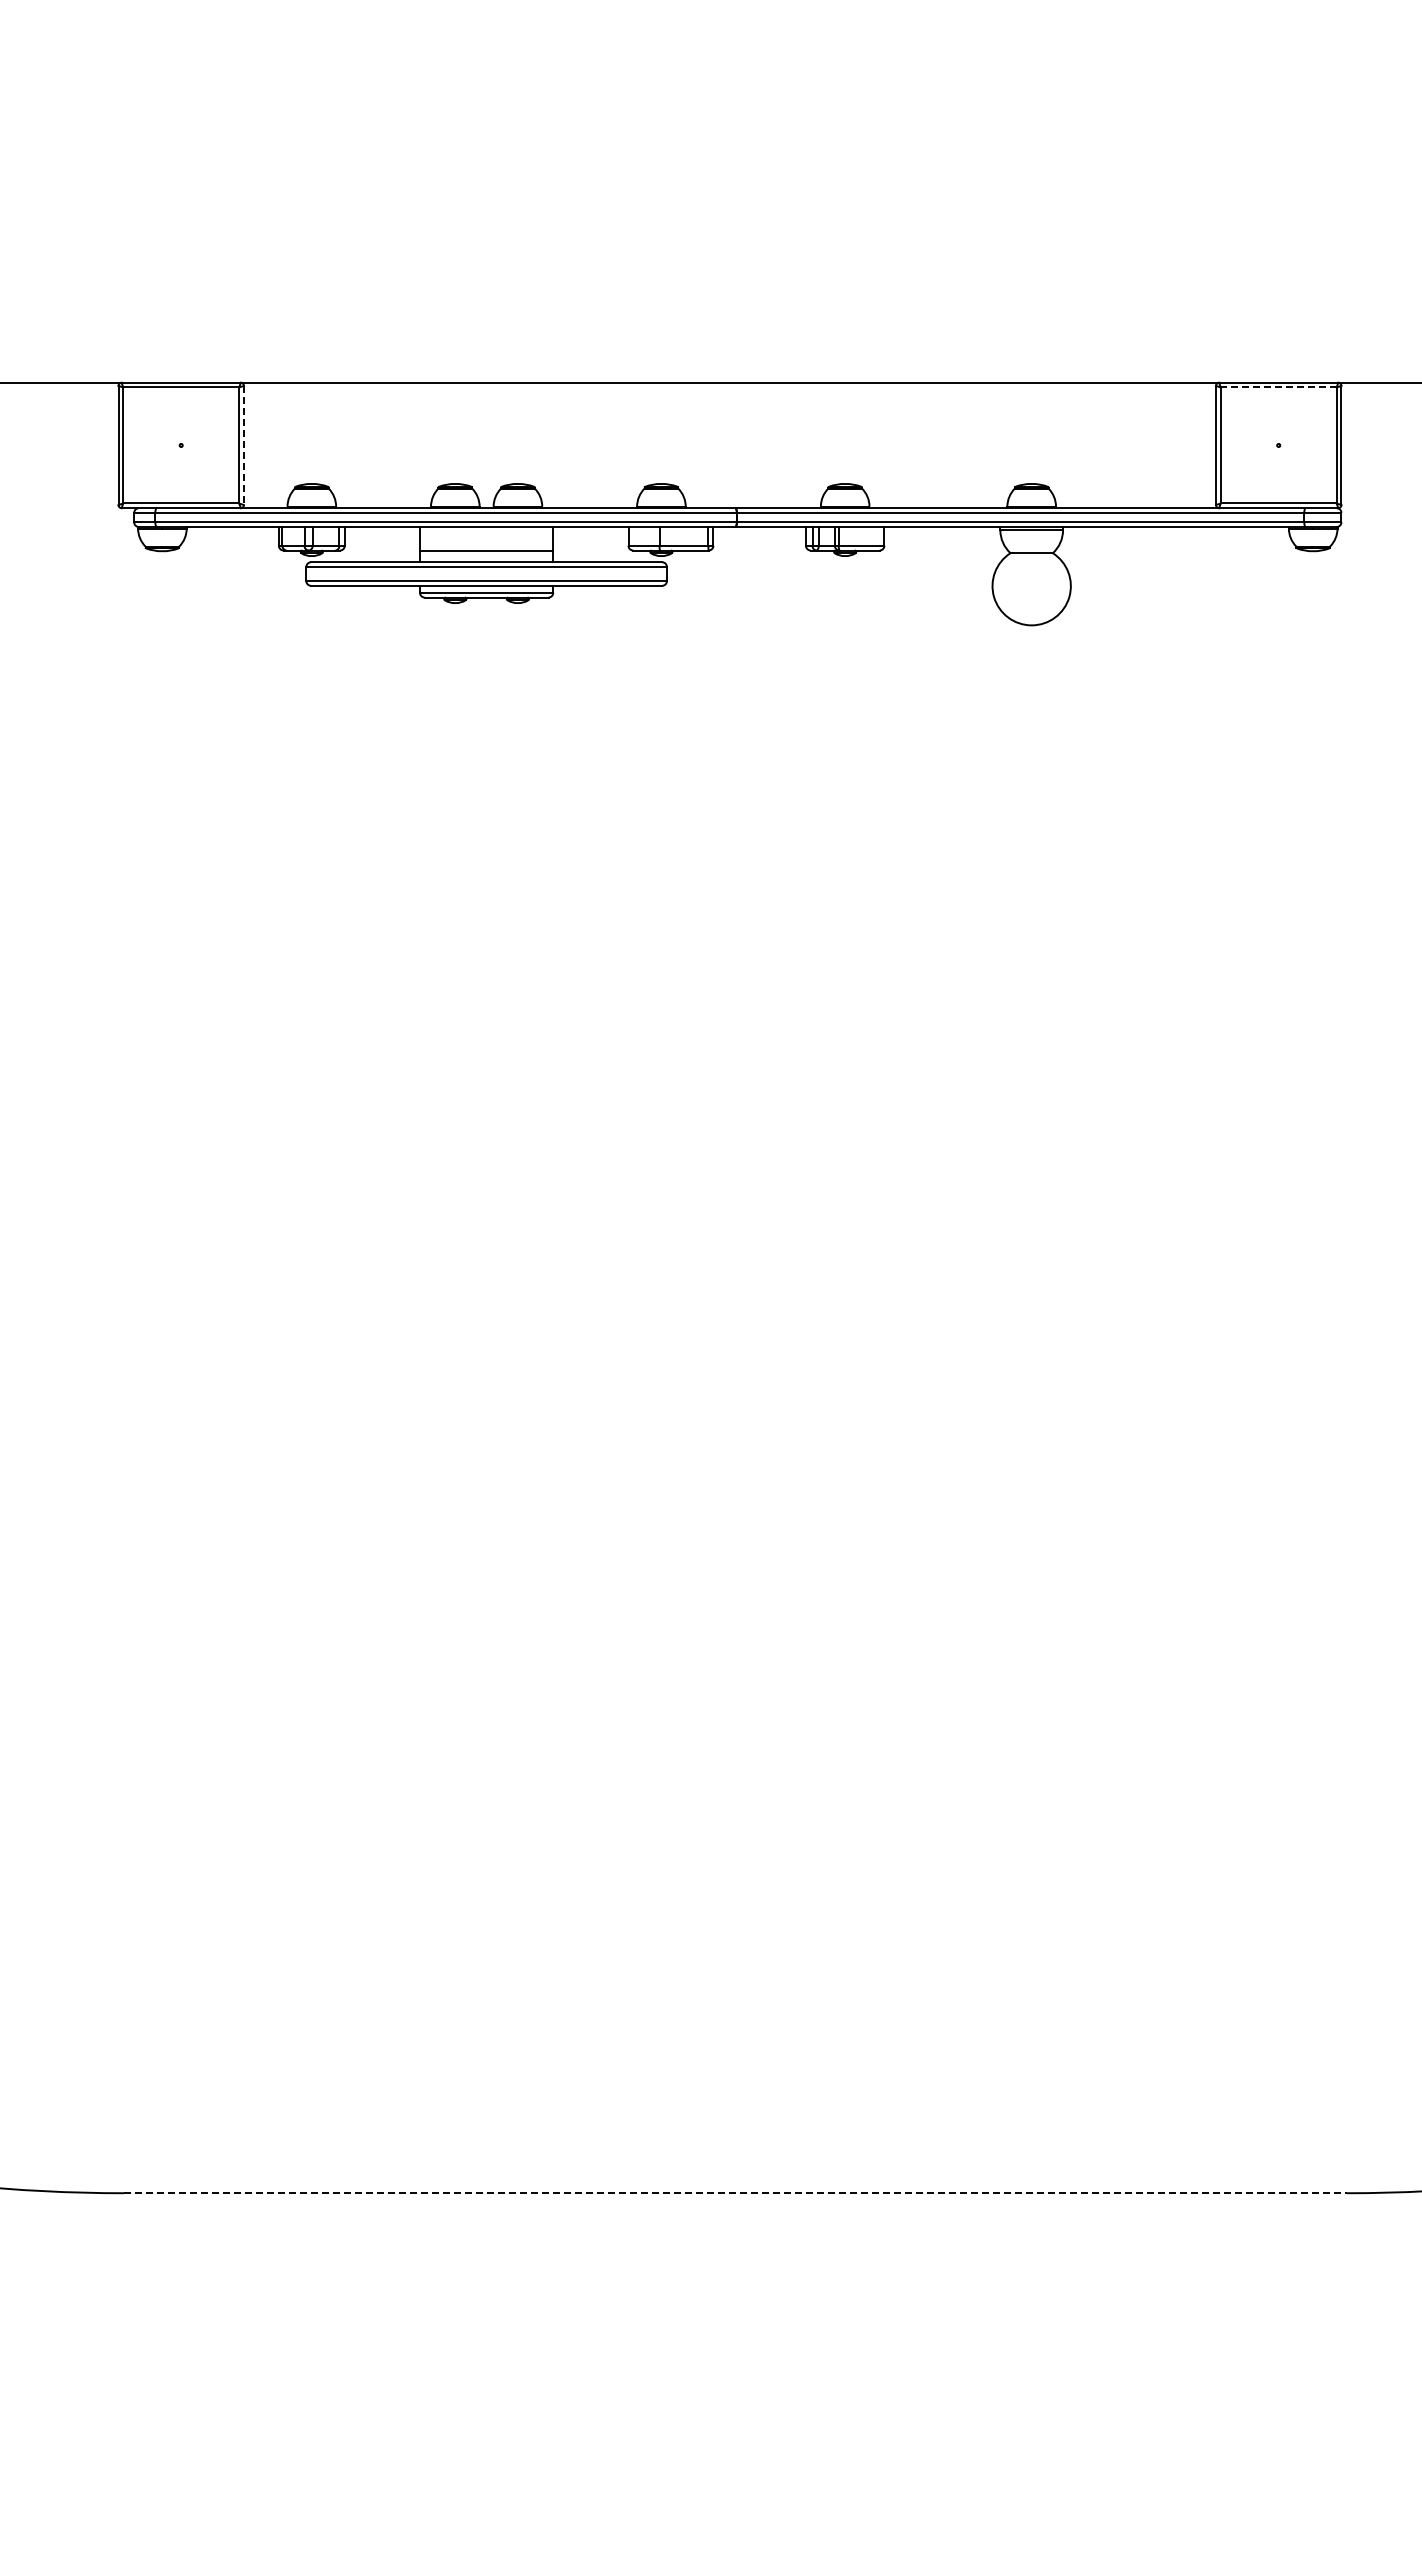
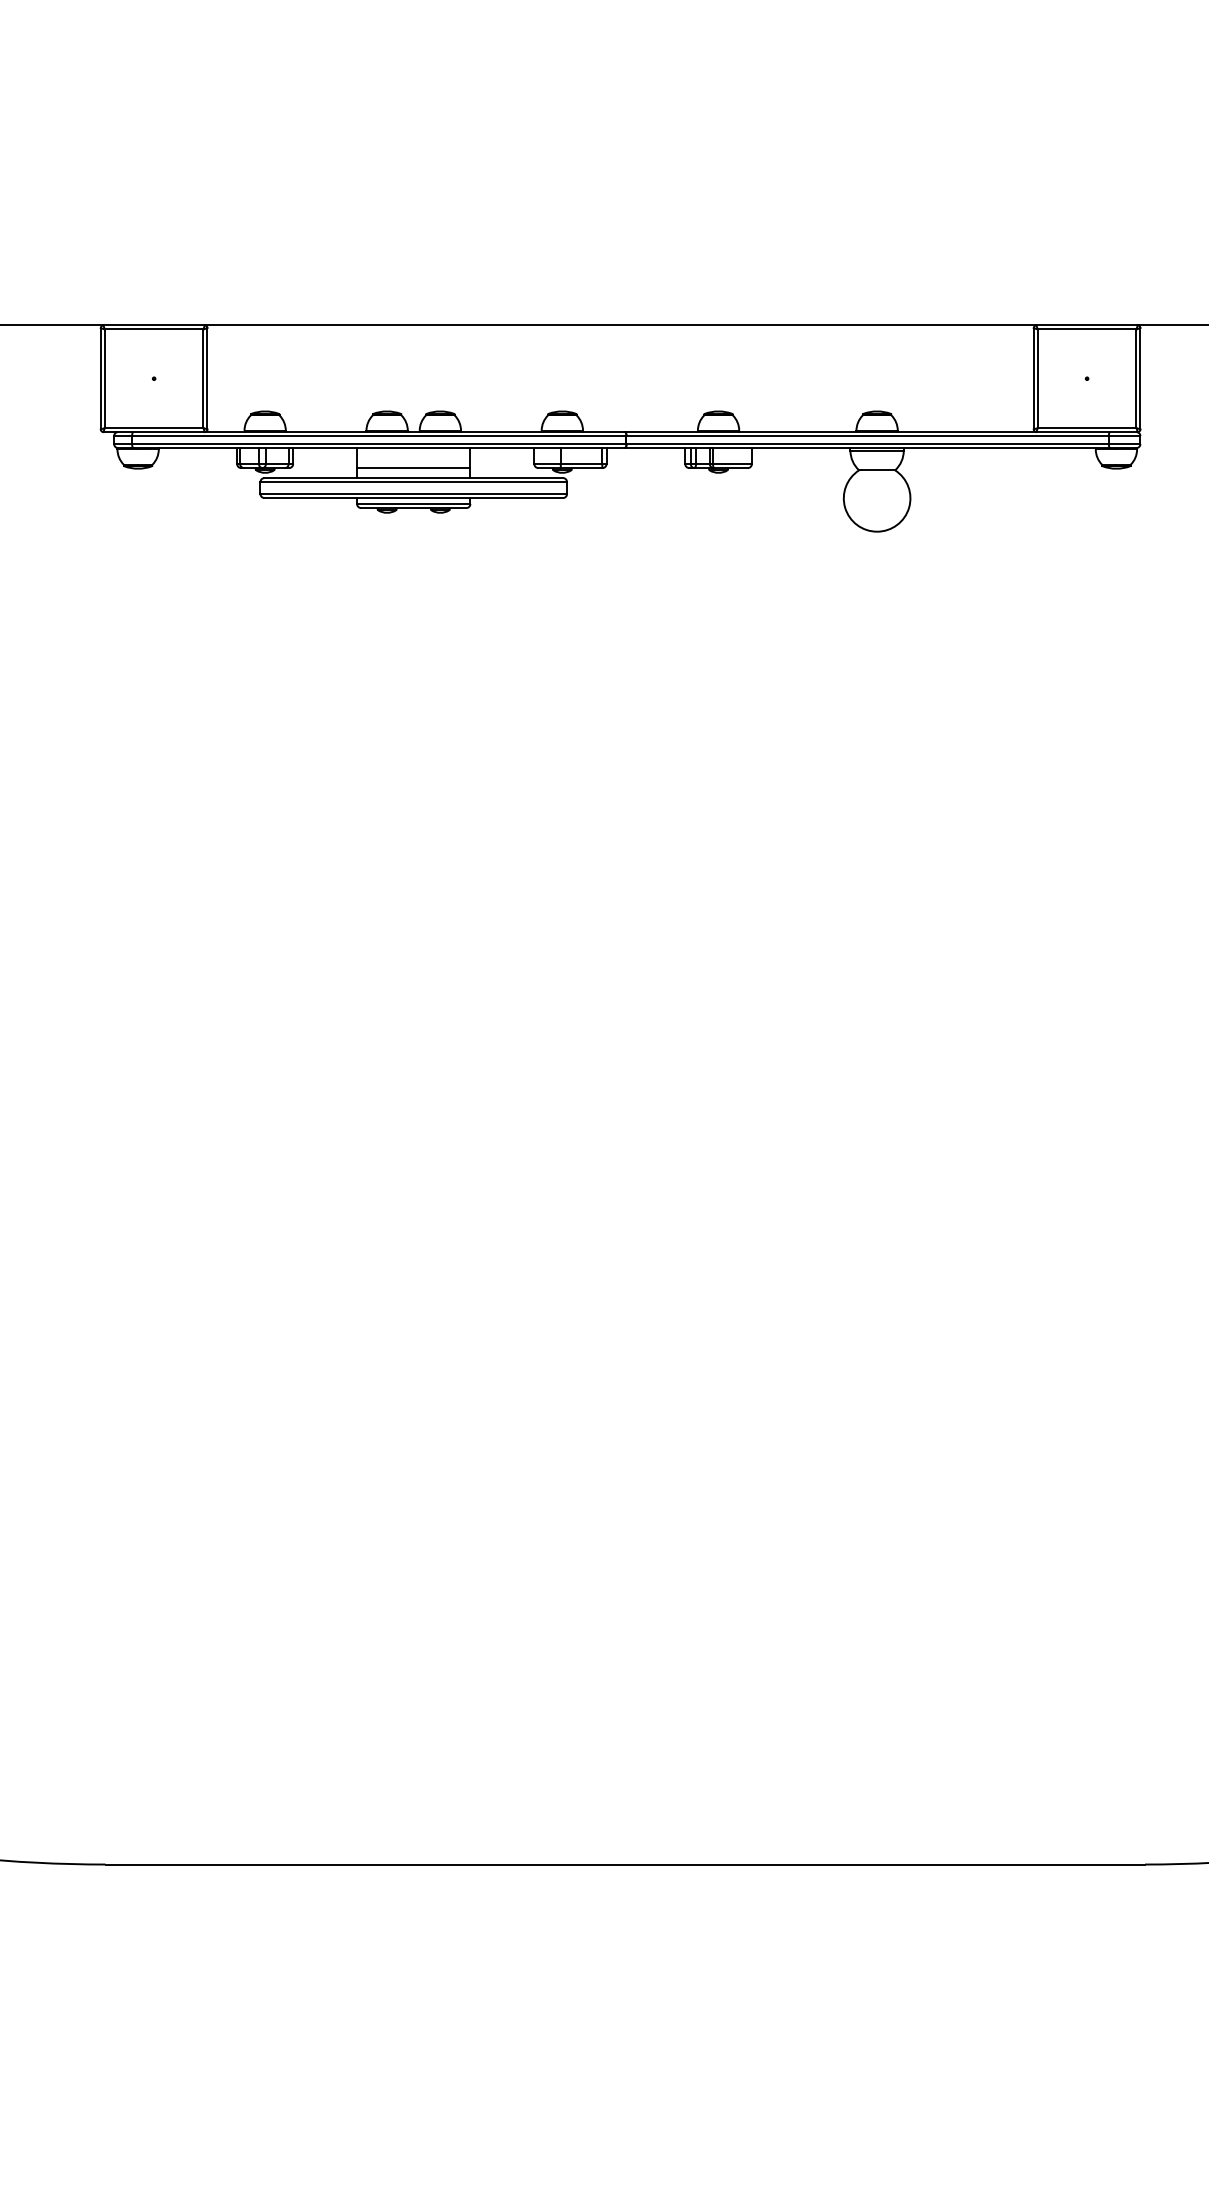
line: (1278, 387) -> (1086, 329), dashed -> solid
line: (243, 445) -> (207, 378), dashed -> solid
line: (735, 2193) -> (625, 1864), dashed -> solid

